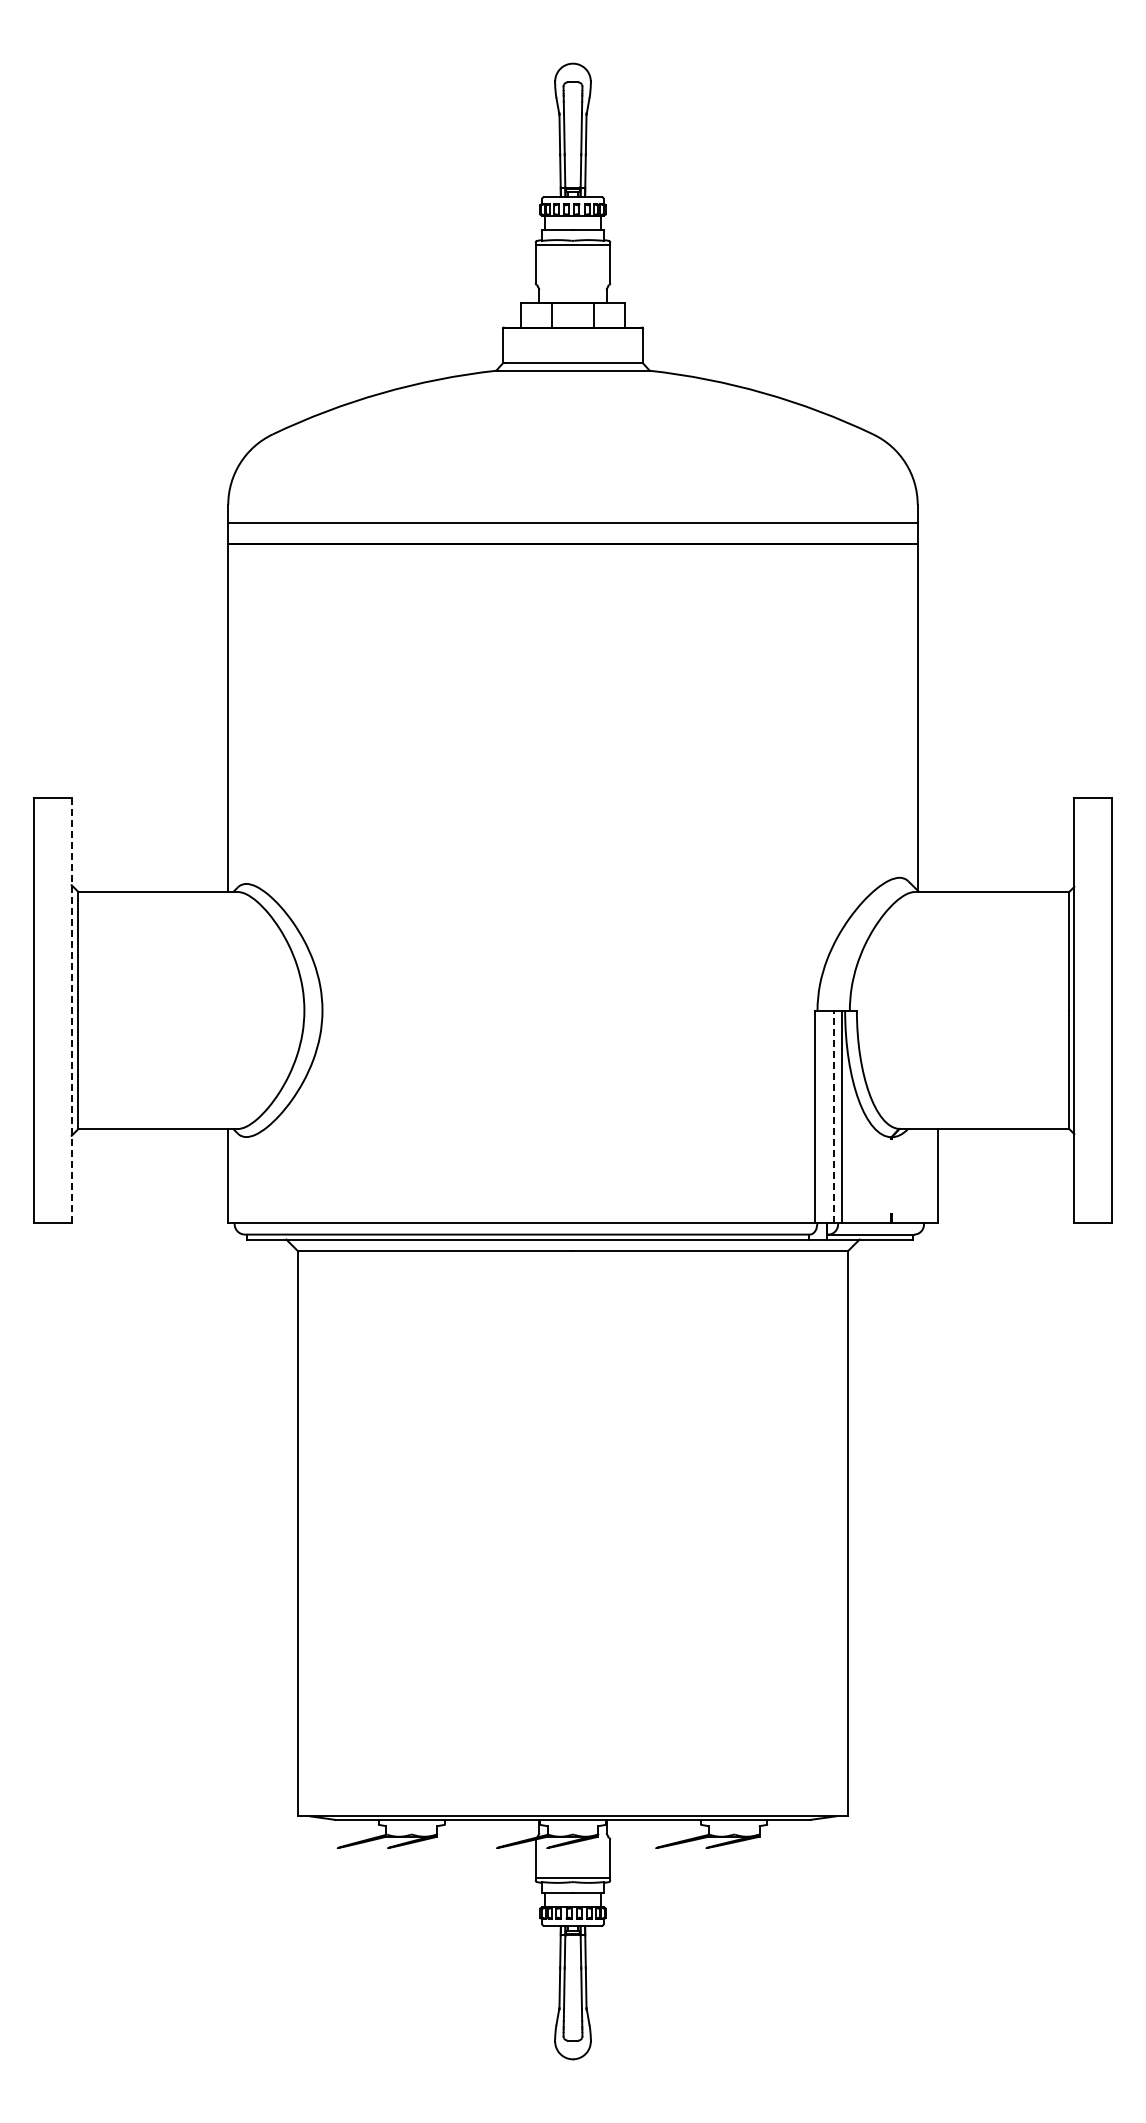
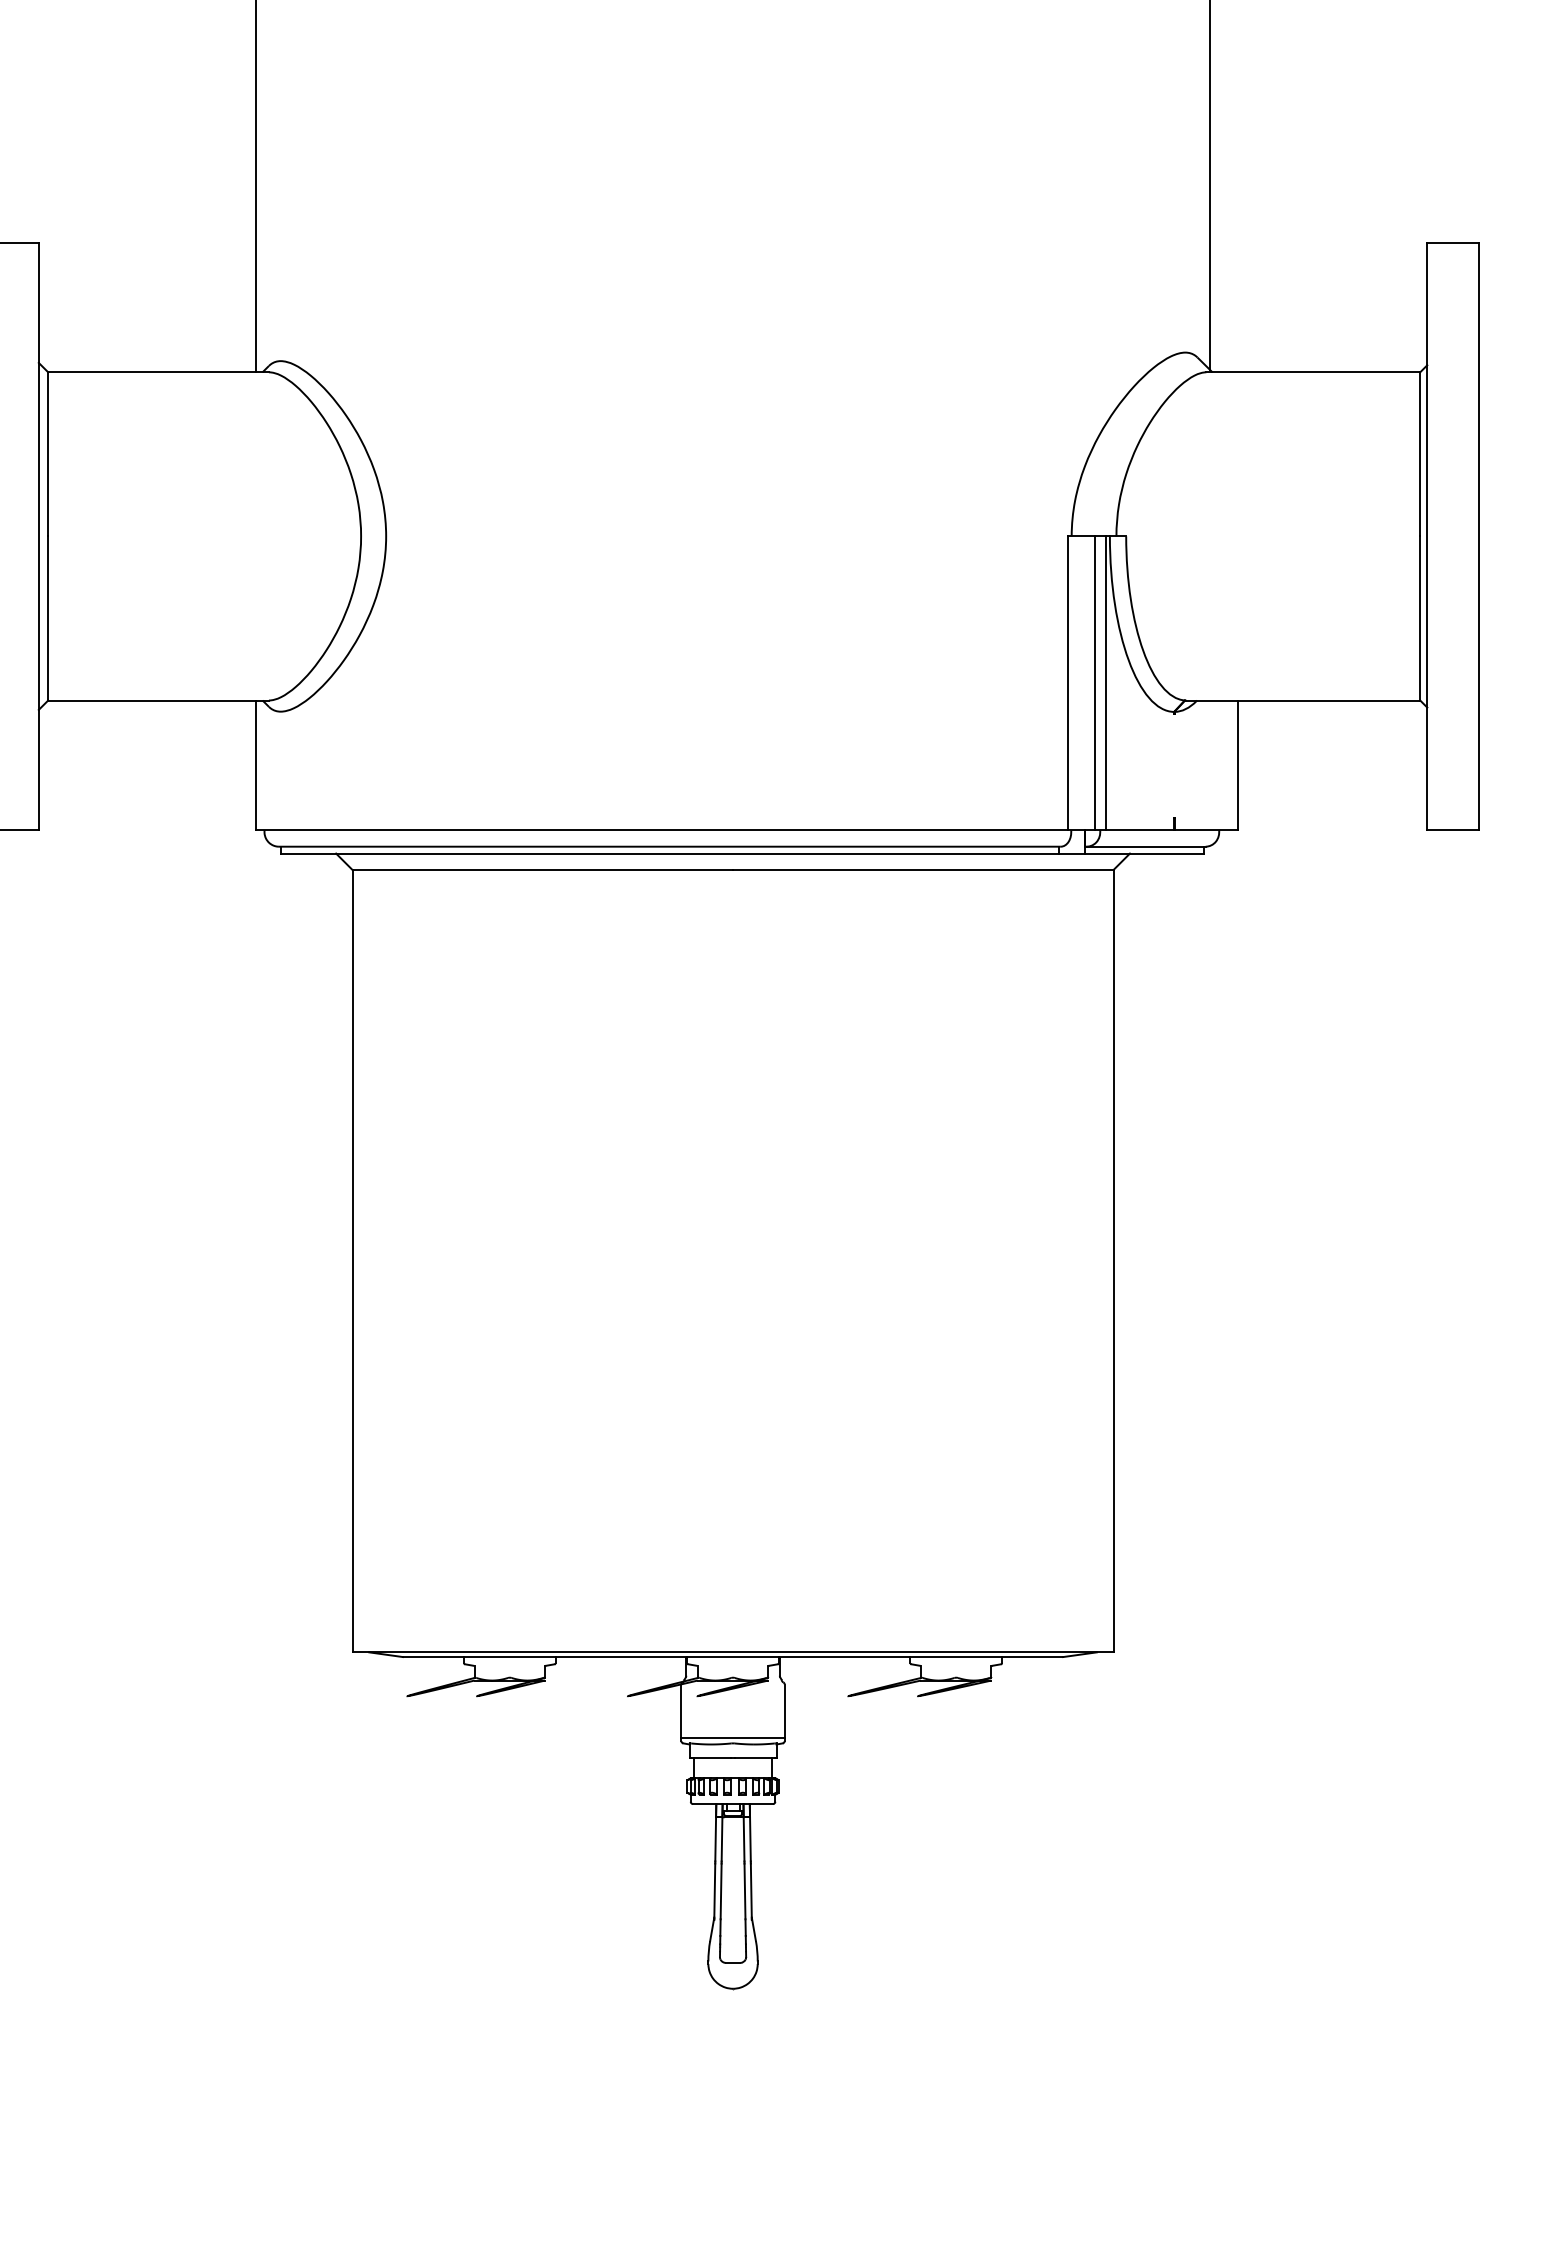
line: (71, 1011) -> (38, 537), dashed -> solid
line: (834, 1116) -> (1095, 683), dashed -> solid

